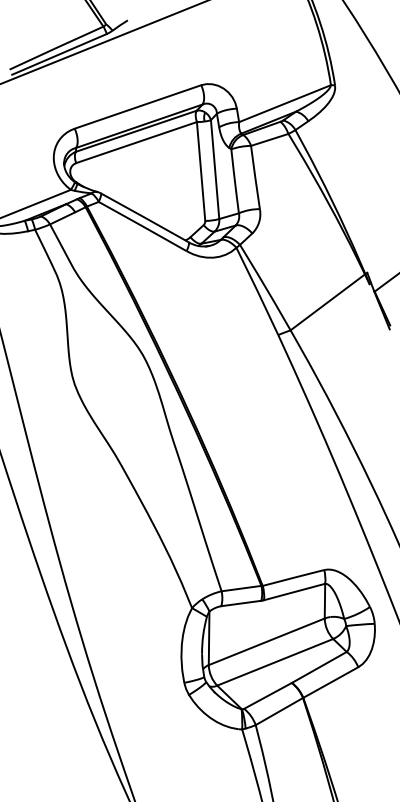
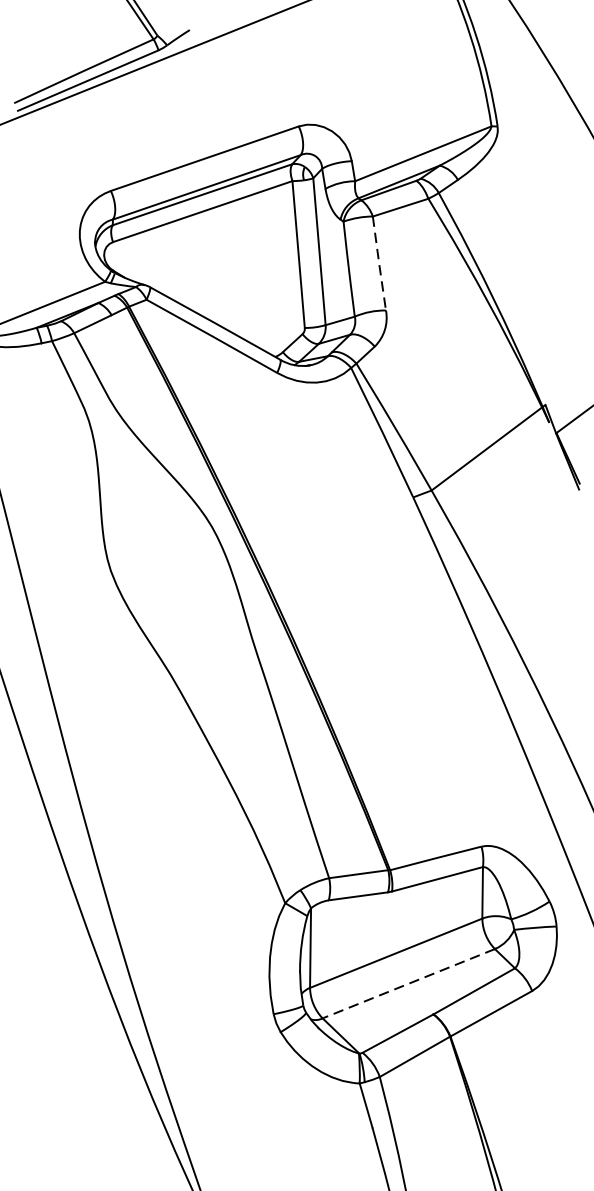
line: (255, 177) -> (379, 263), solid -> dashed
line: (274, 662) -> (407, 983), solid -> dashed

